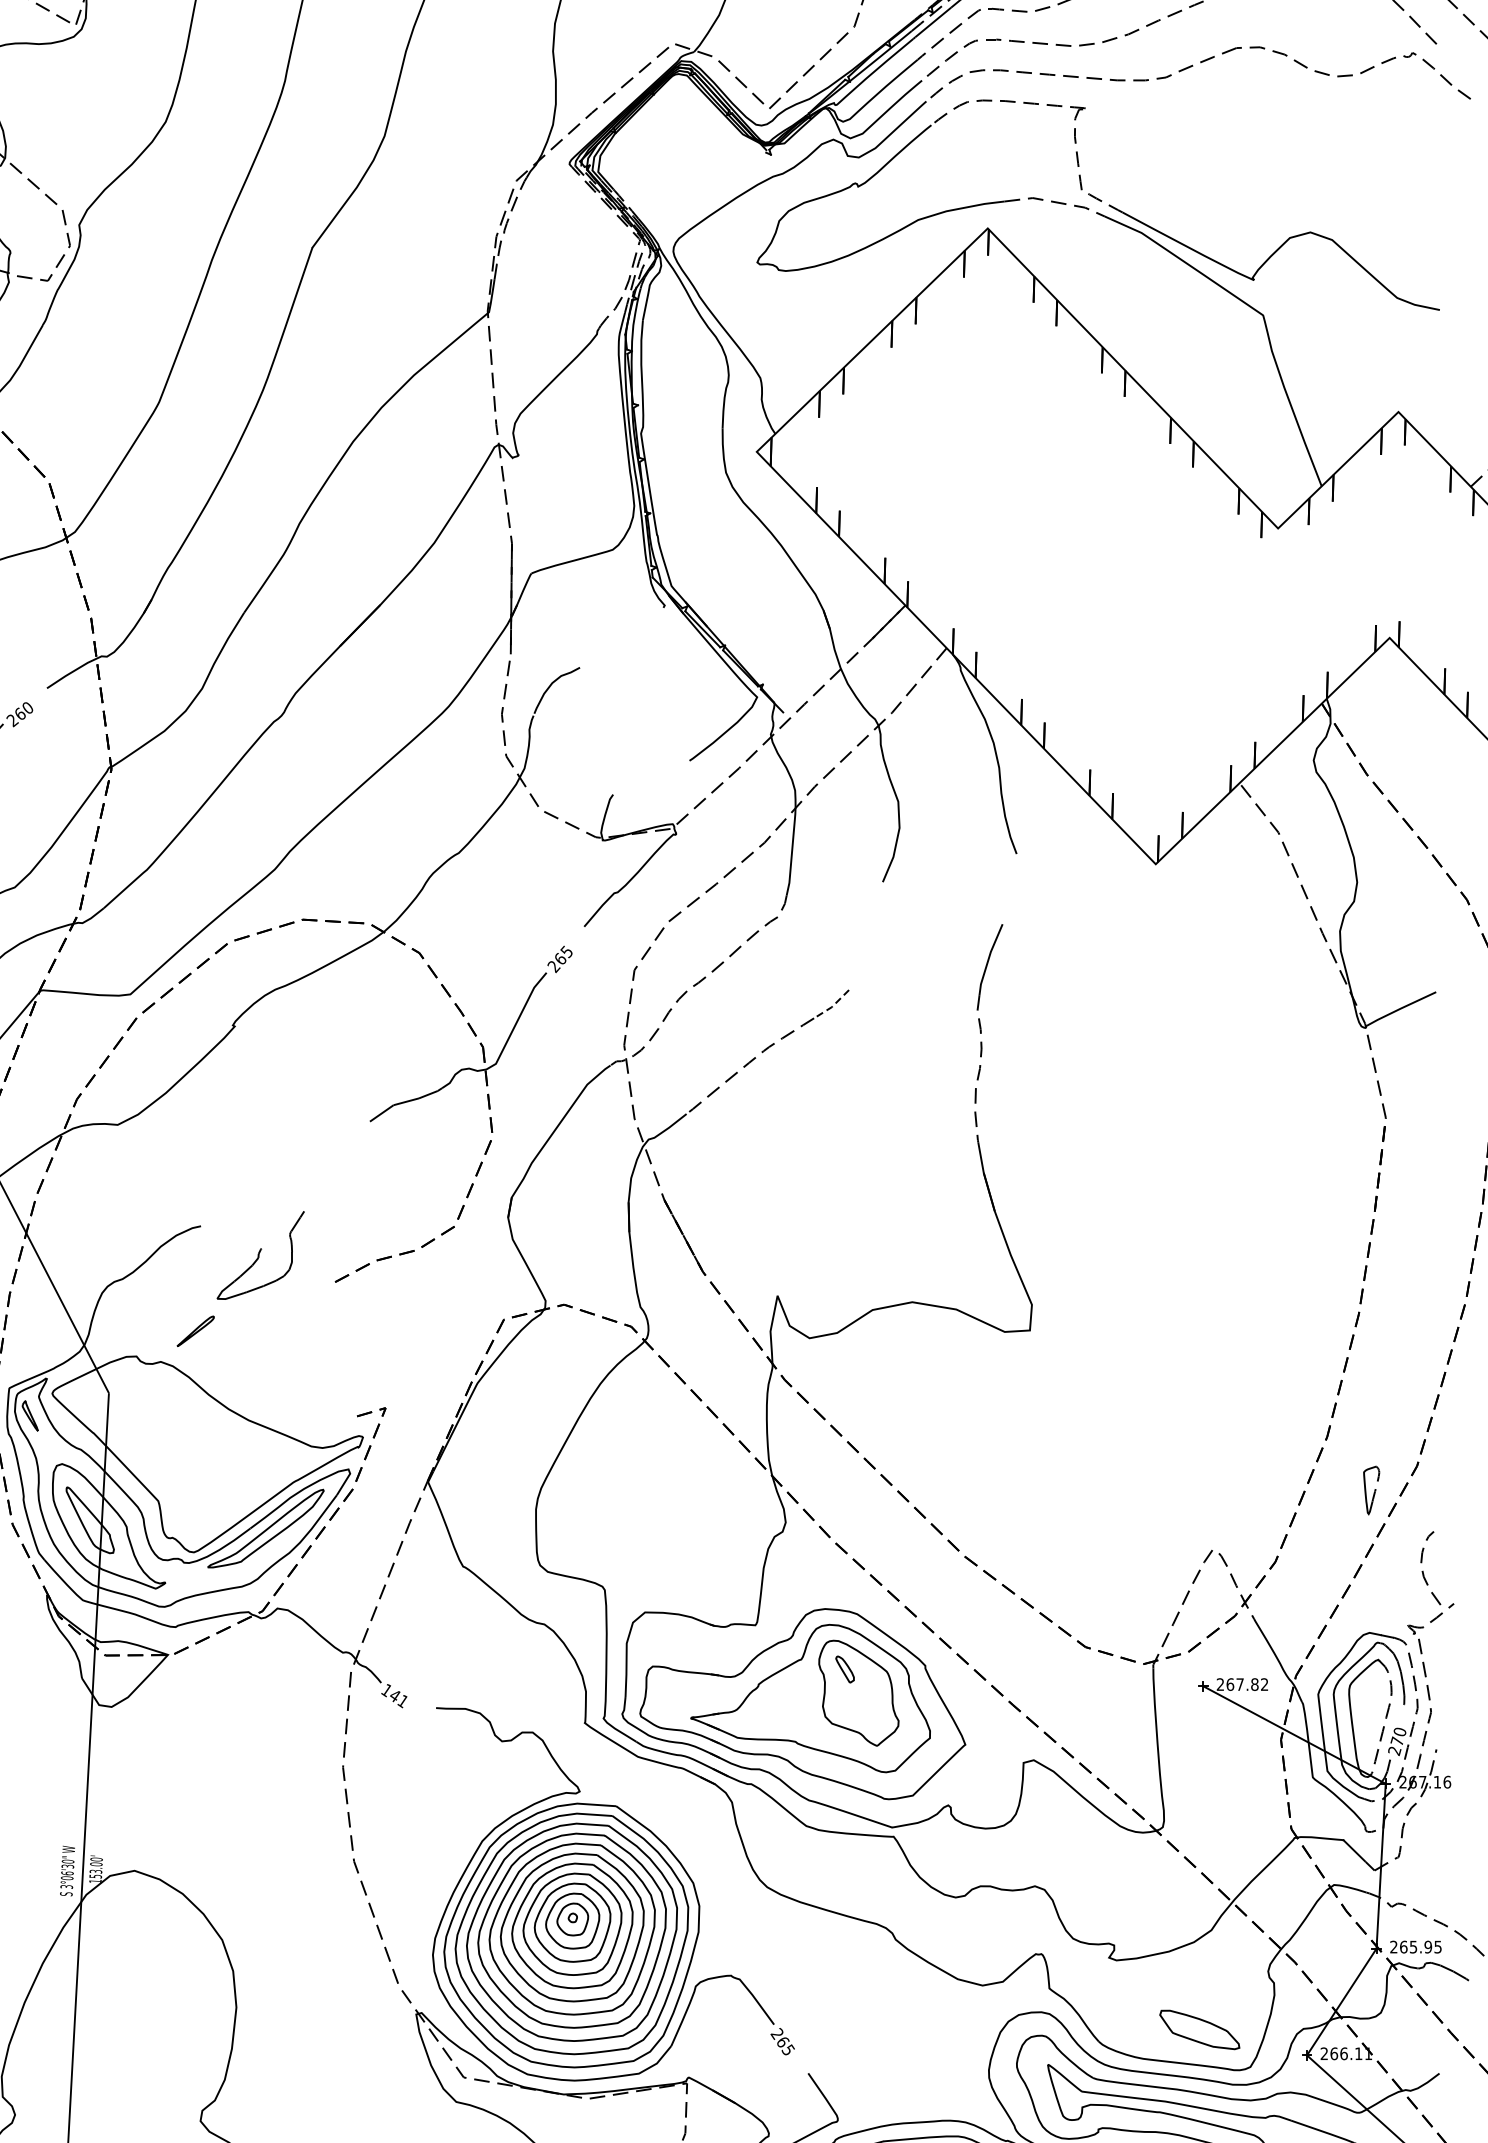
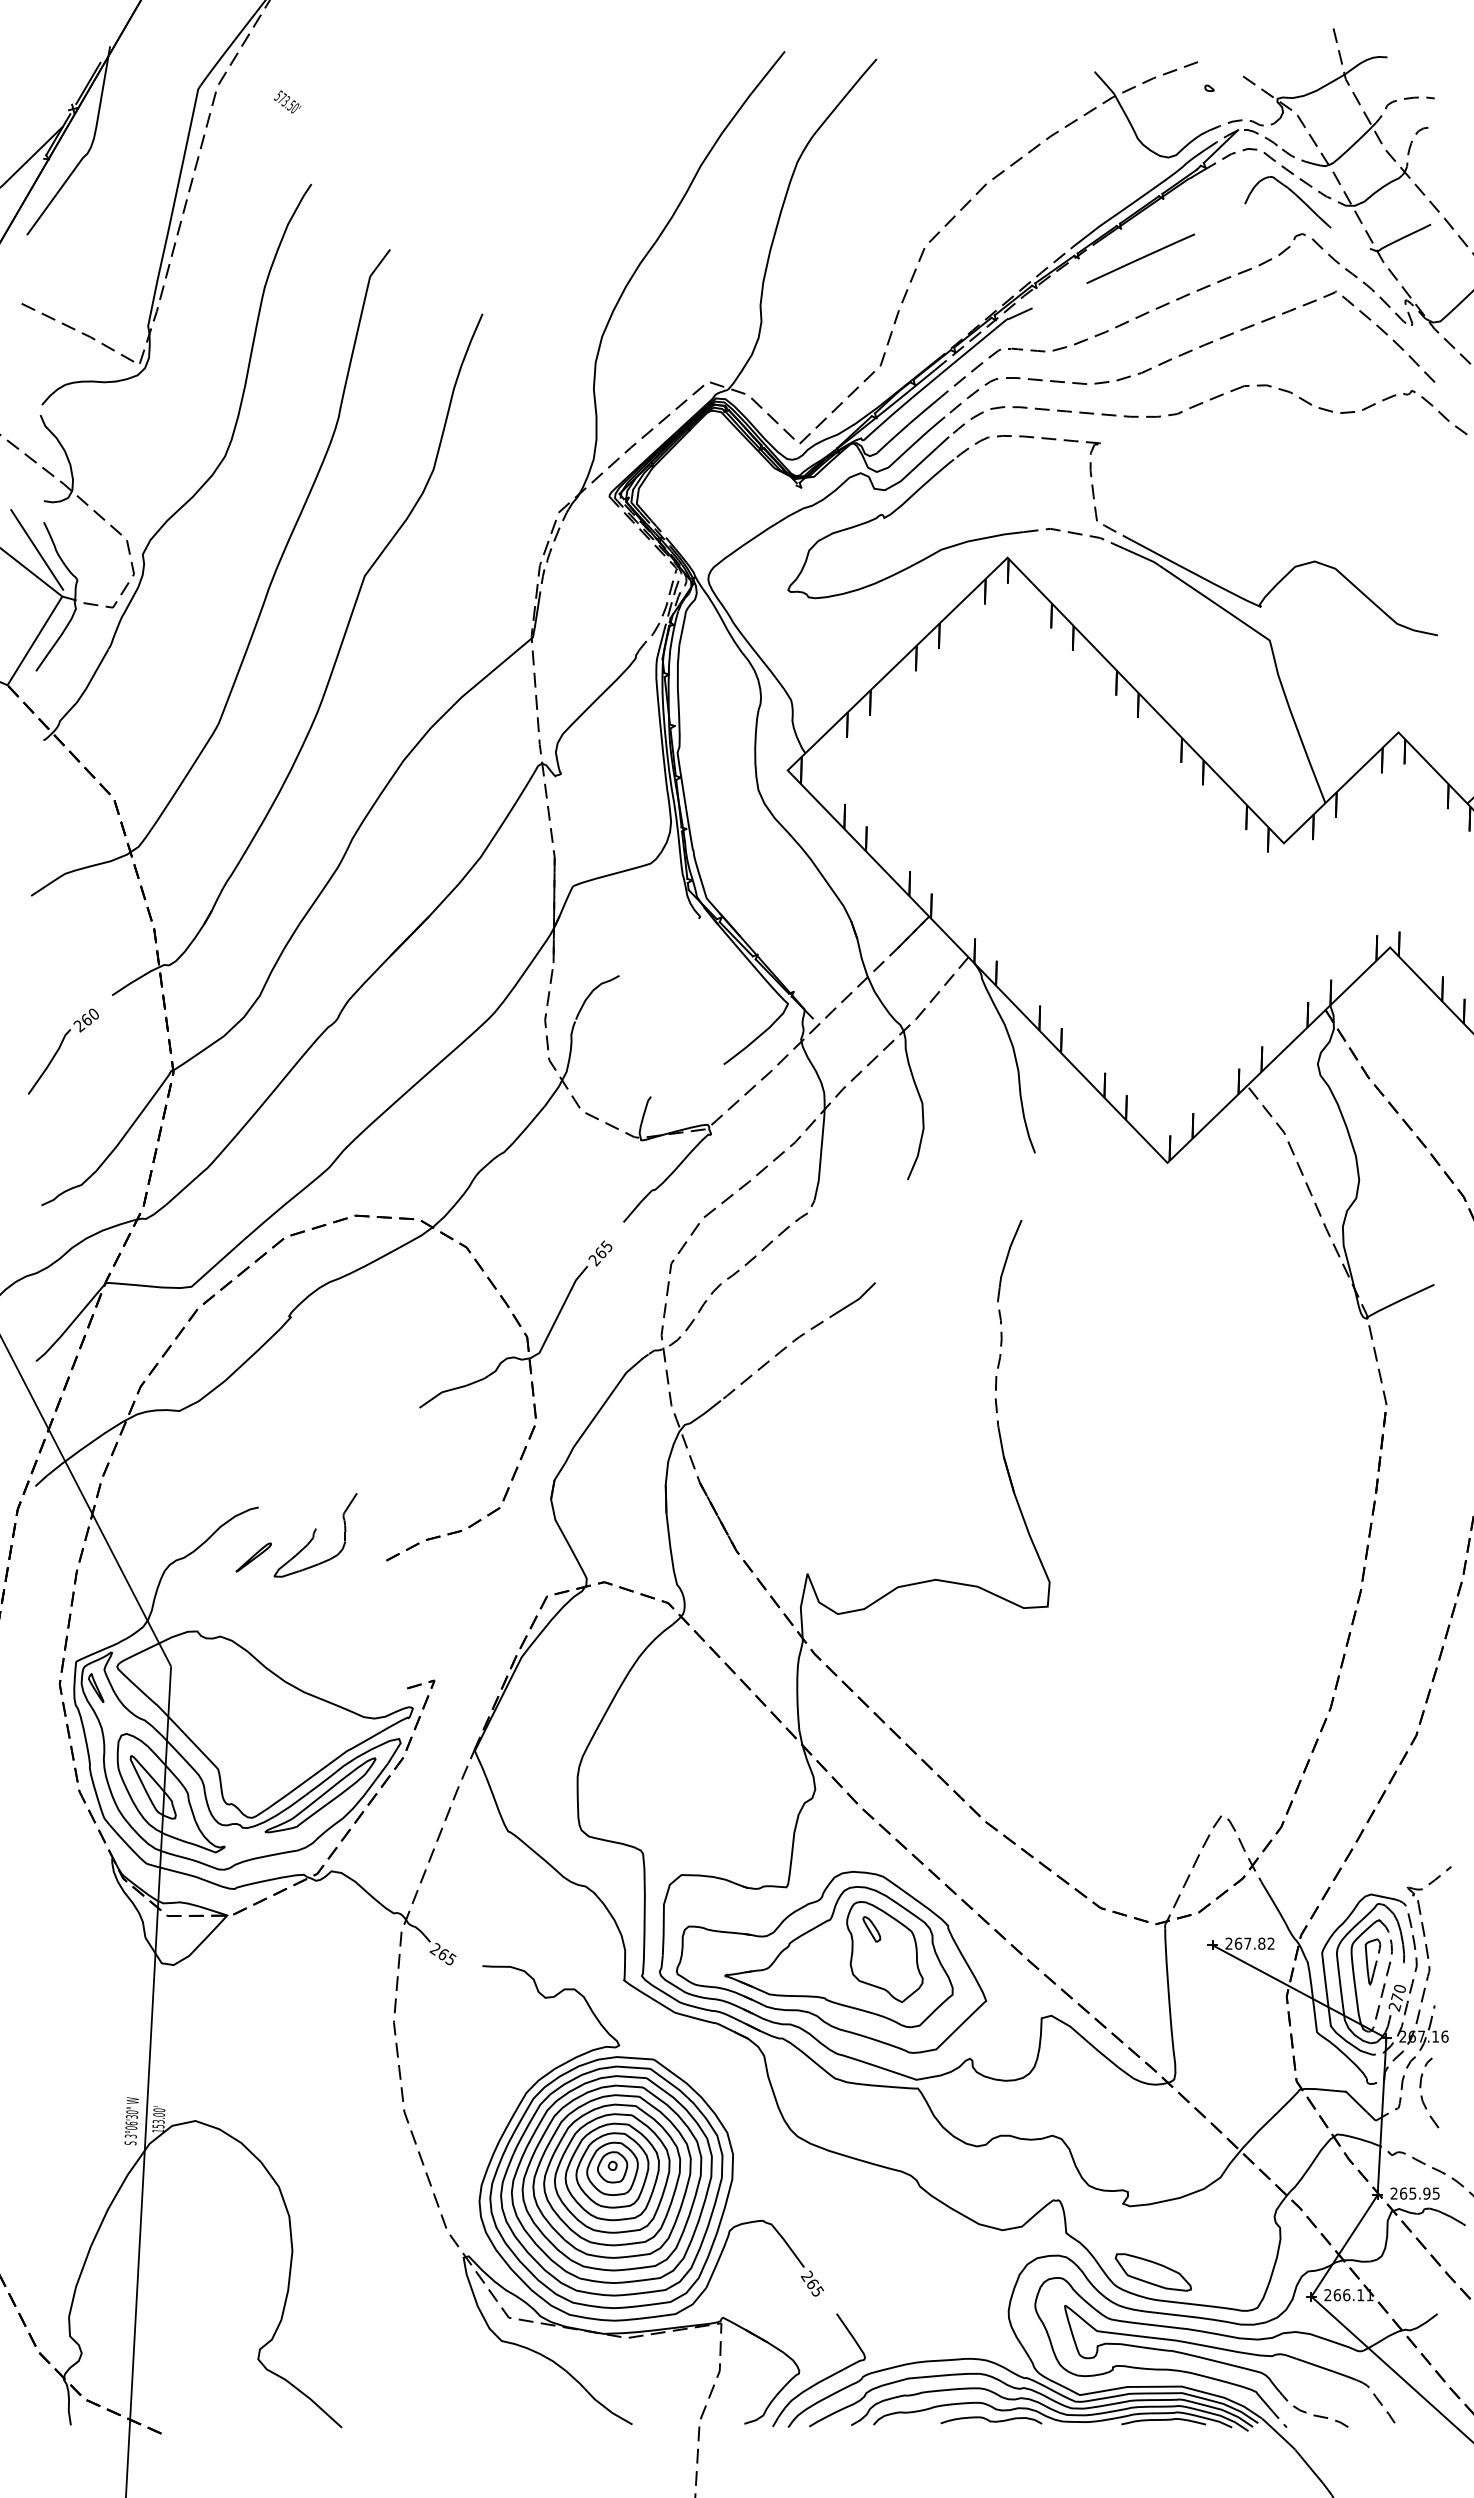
line: (832, 1006) -> (859, 1298), dashed -> solid
part: (195, 1331) -> (253, 1557), moved
part: (1371, 1489) -> (1372, 1961), moved
curve: (1423, 1570) -> (1422, 2095), moved
text: (394, 1695) -> (442, 1954), 141 -> 265
part: (1198, 2029) -> (1152, 2272), moved

